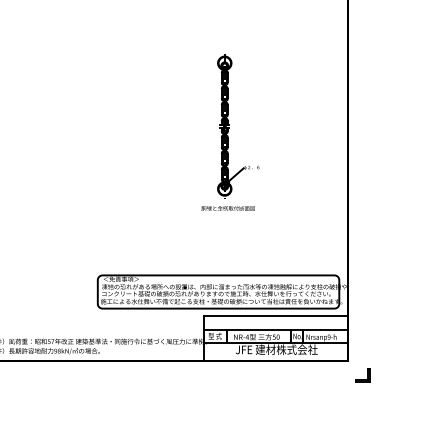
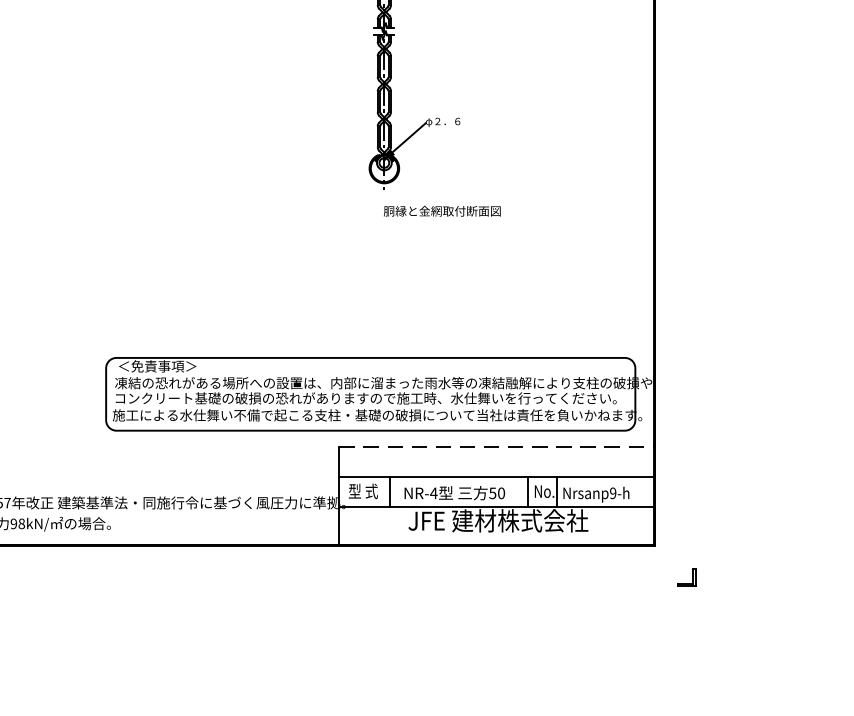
text: (227, 208) -> (440, 211), moved
line: (276, 316) -> (497, 447), solid -> dashed
part: (362, 375) -> (686, 577), size x0.6

